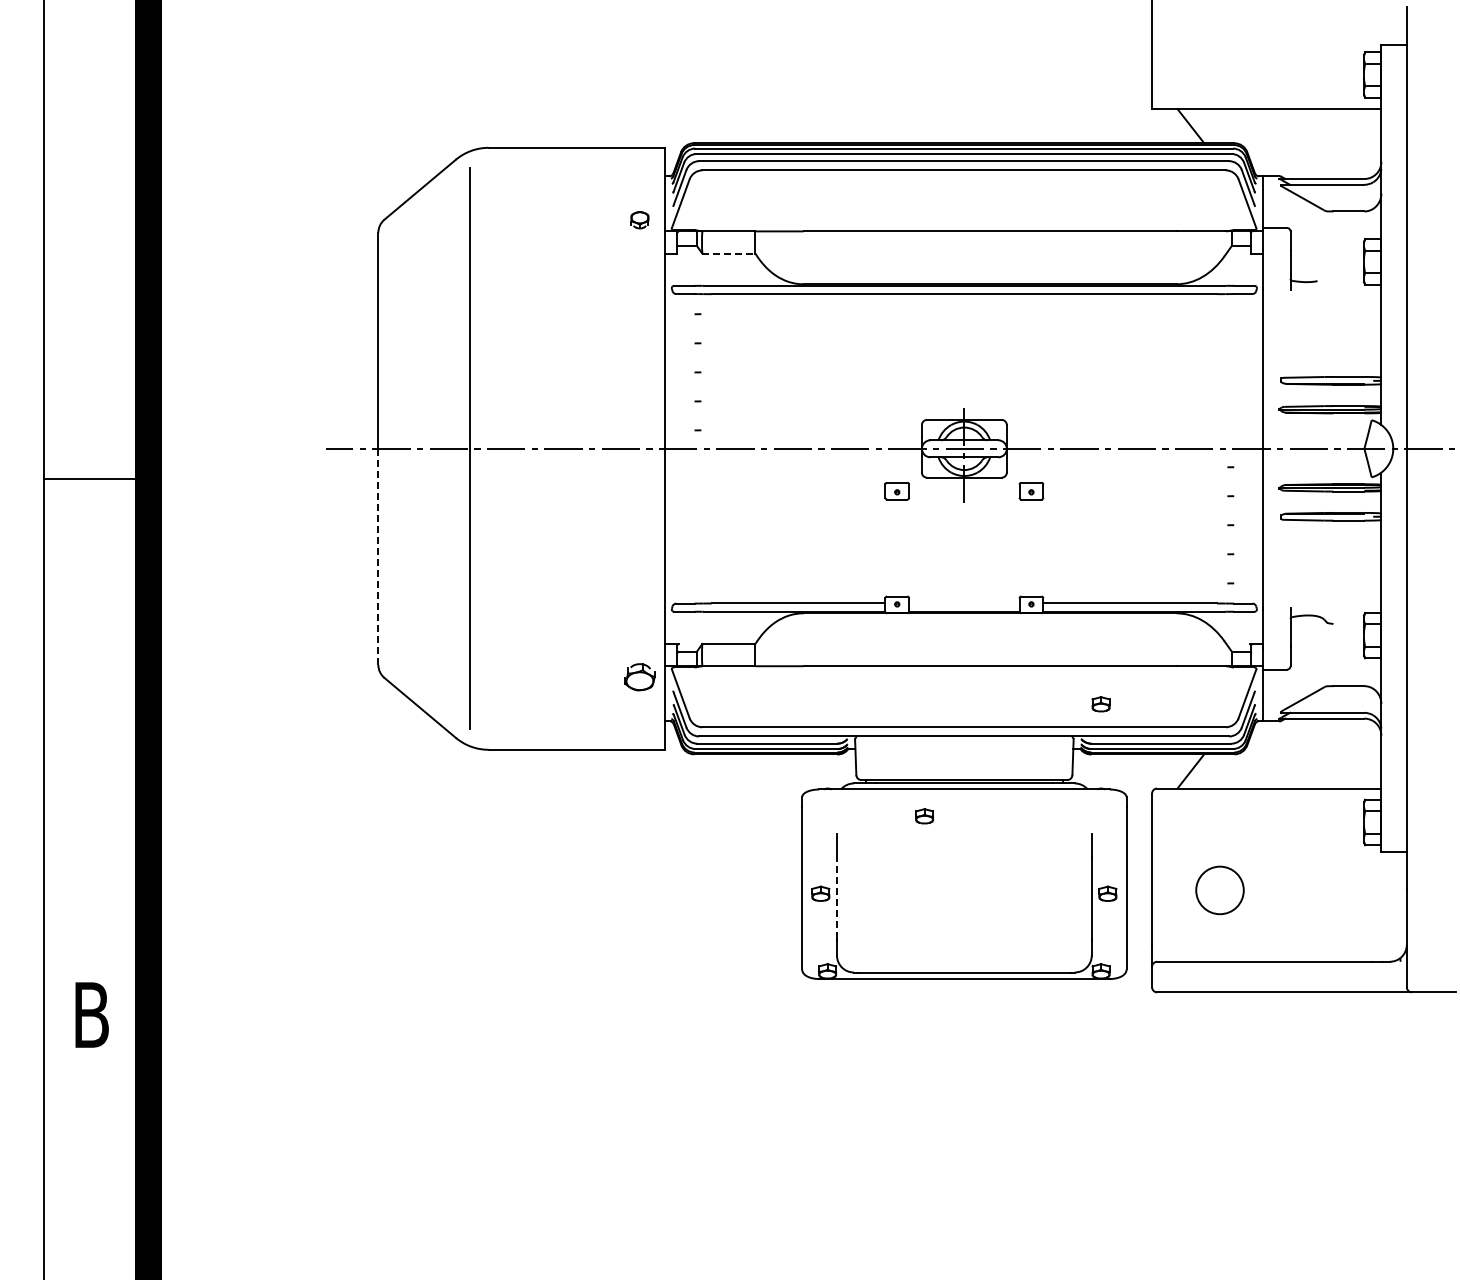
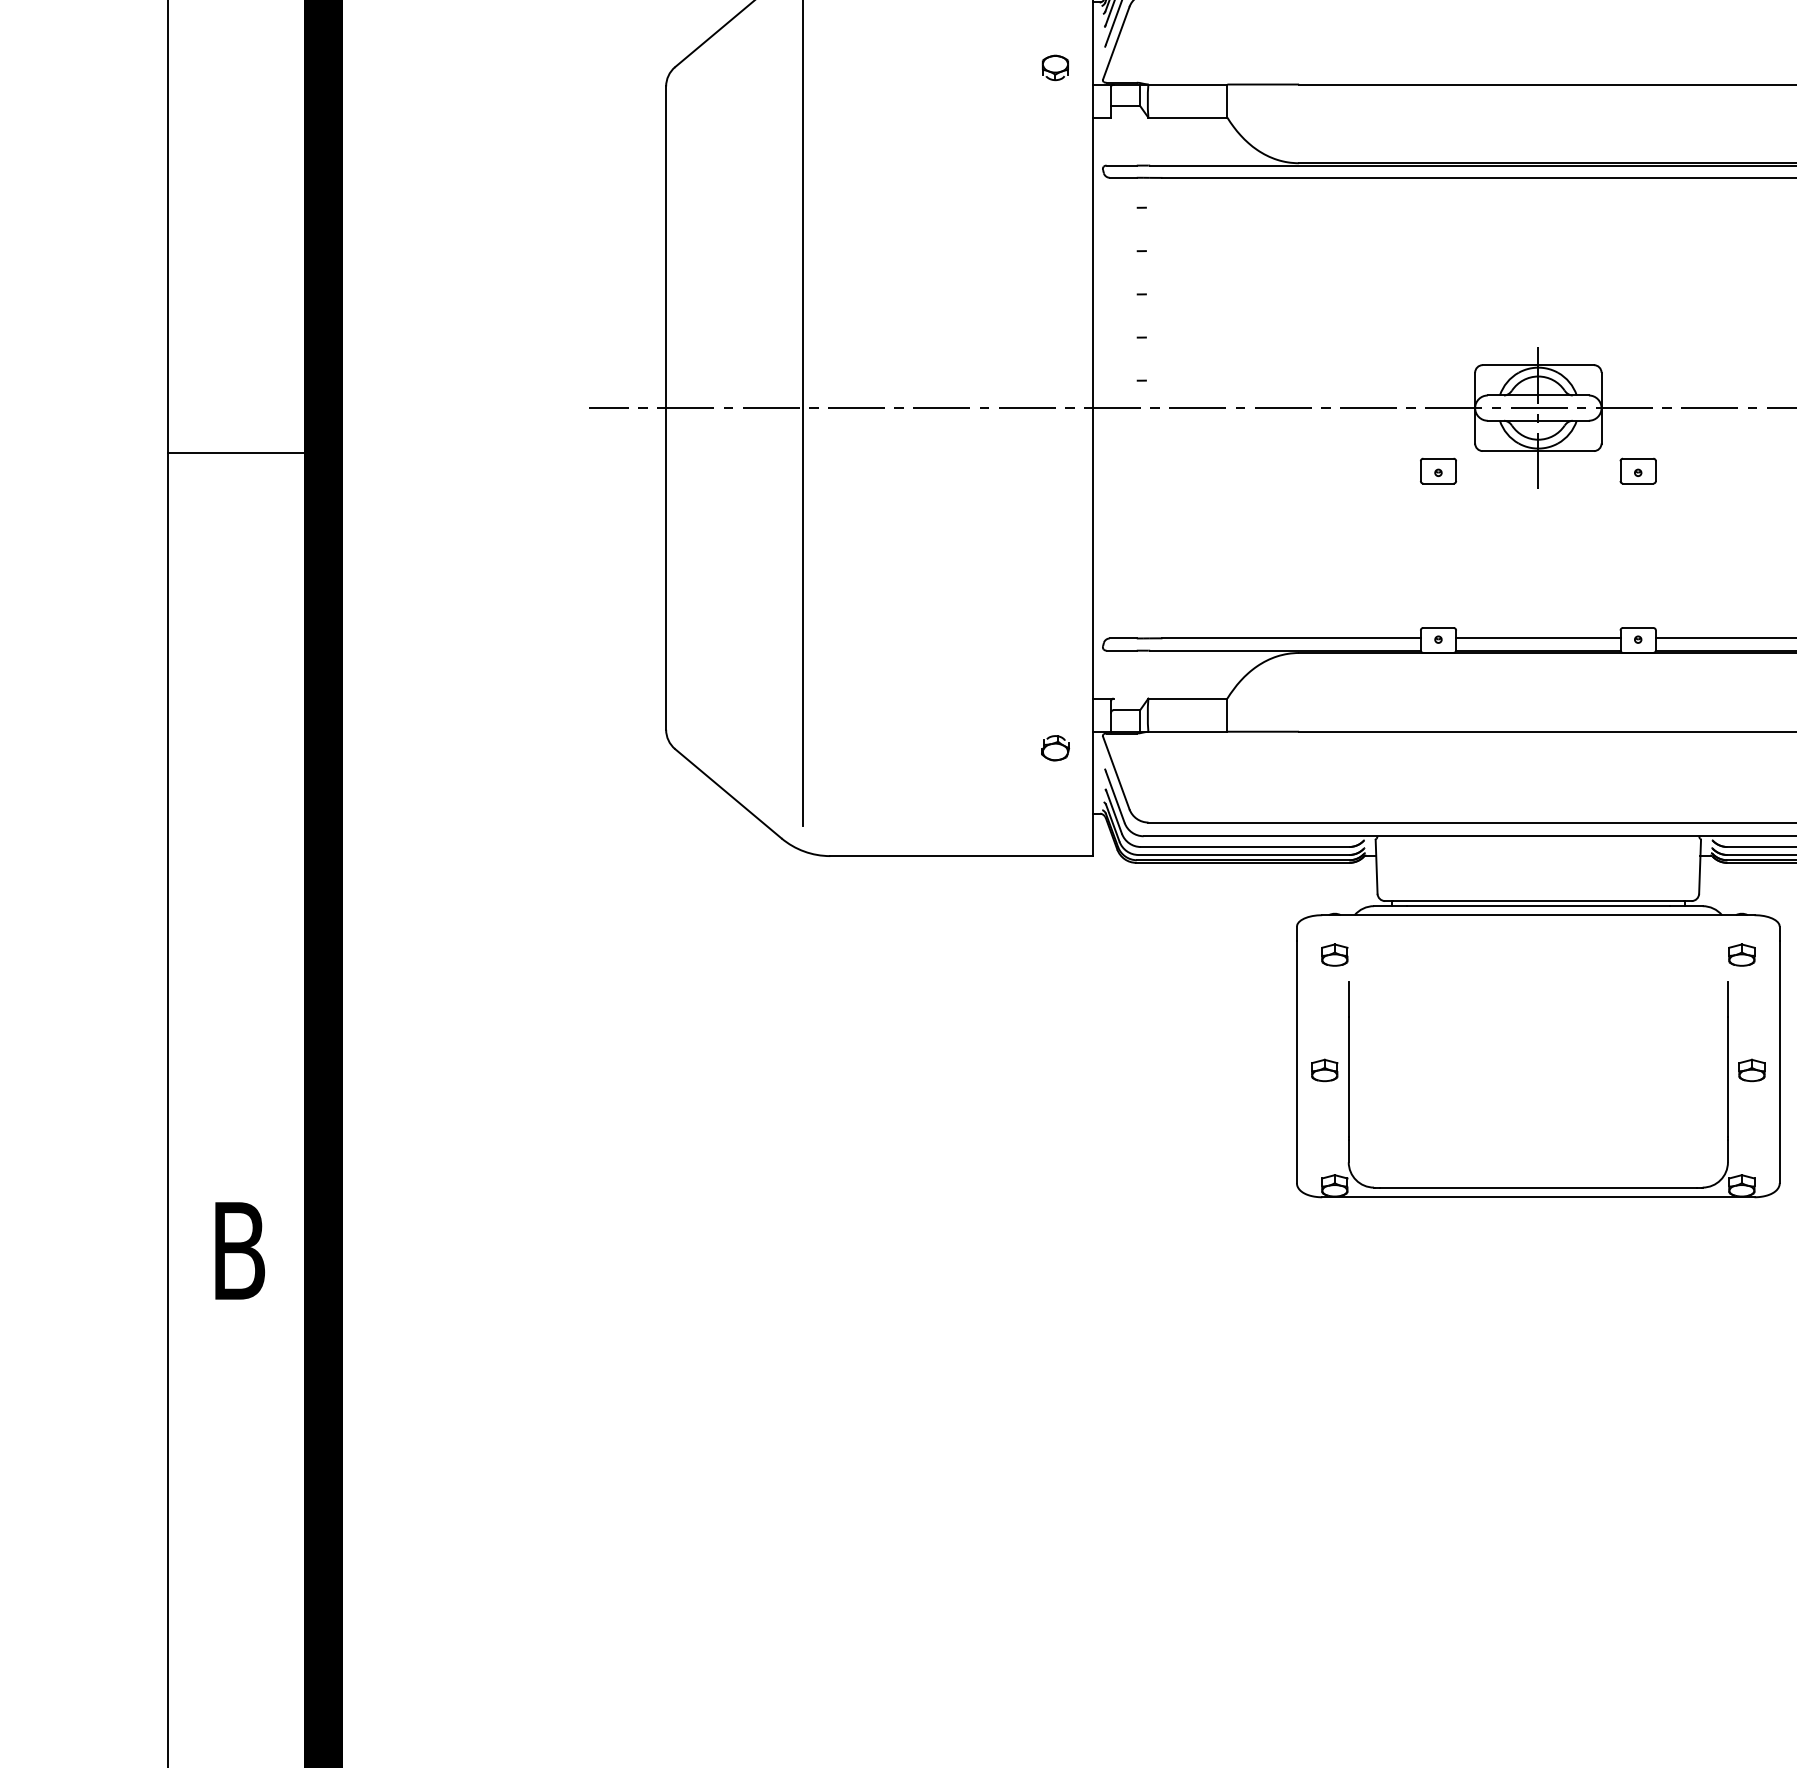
line: (728, 253) -> (1187, 117), dashed -> solid
line: (378, 556) -> (666, 568), dashed -> solid
line: (964, 603) -> (1538, 638), added
part: (639, 677) -> (1054, 748), size x0.62
part: (1100, 704) -> (1740, 955), moved
part: (924, 816) -> (1334, 955), moved
line: (836, 897) -> (1348, 1075), dashed -> solid

